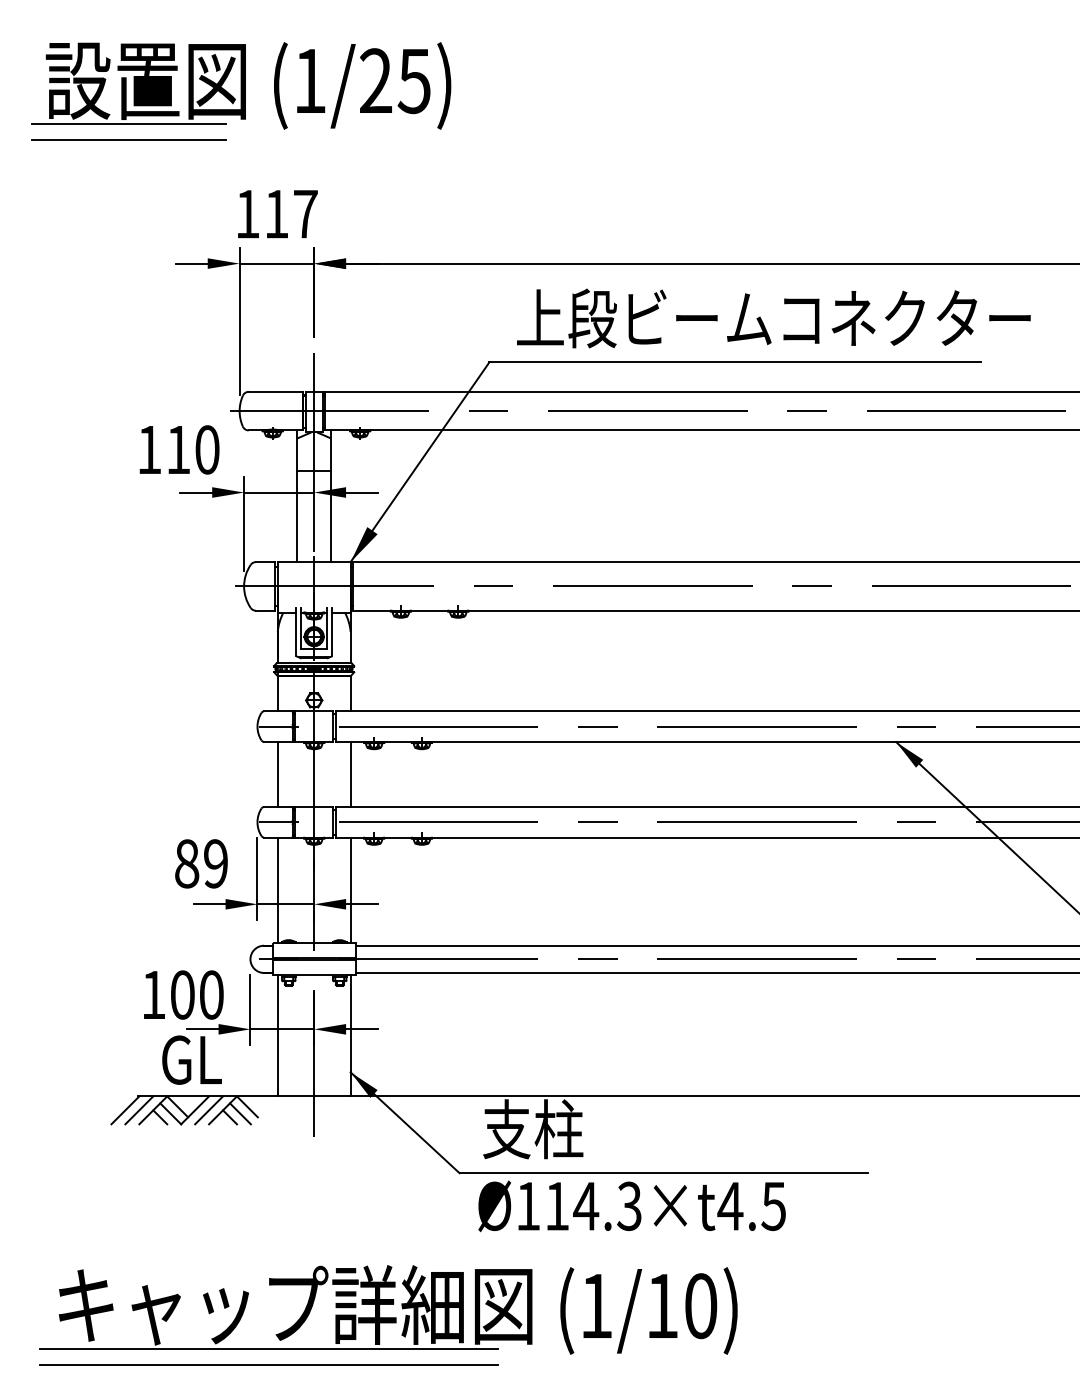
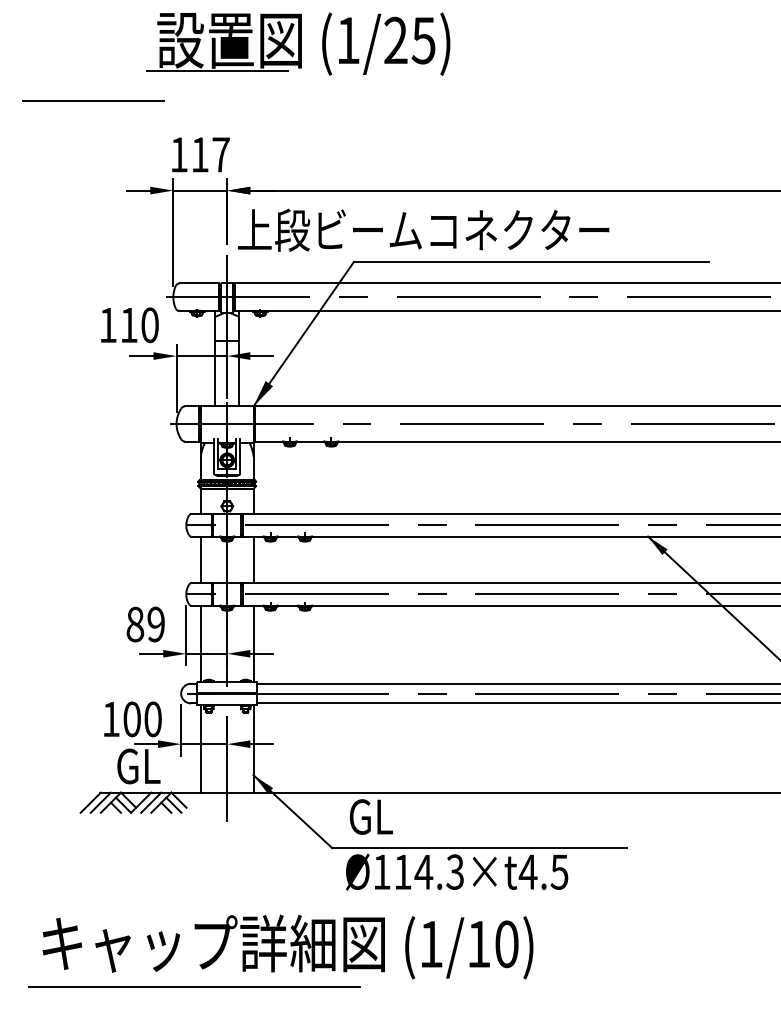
part: (241, 85) -> (298, 43), moved
text: (773, 317) -> (423, 229), moved
text: (533, 1129) -> (385, 816), 支柱 -> GL
line: (268, 1349) -> (194, 975), removed

